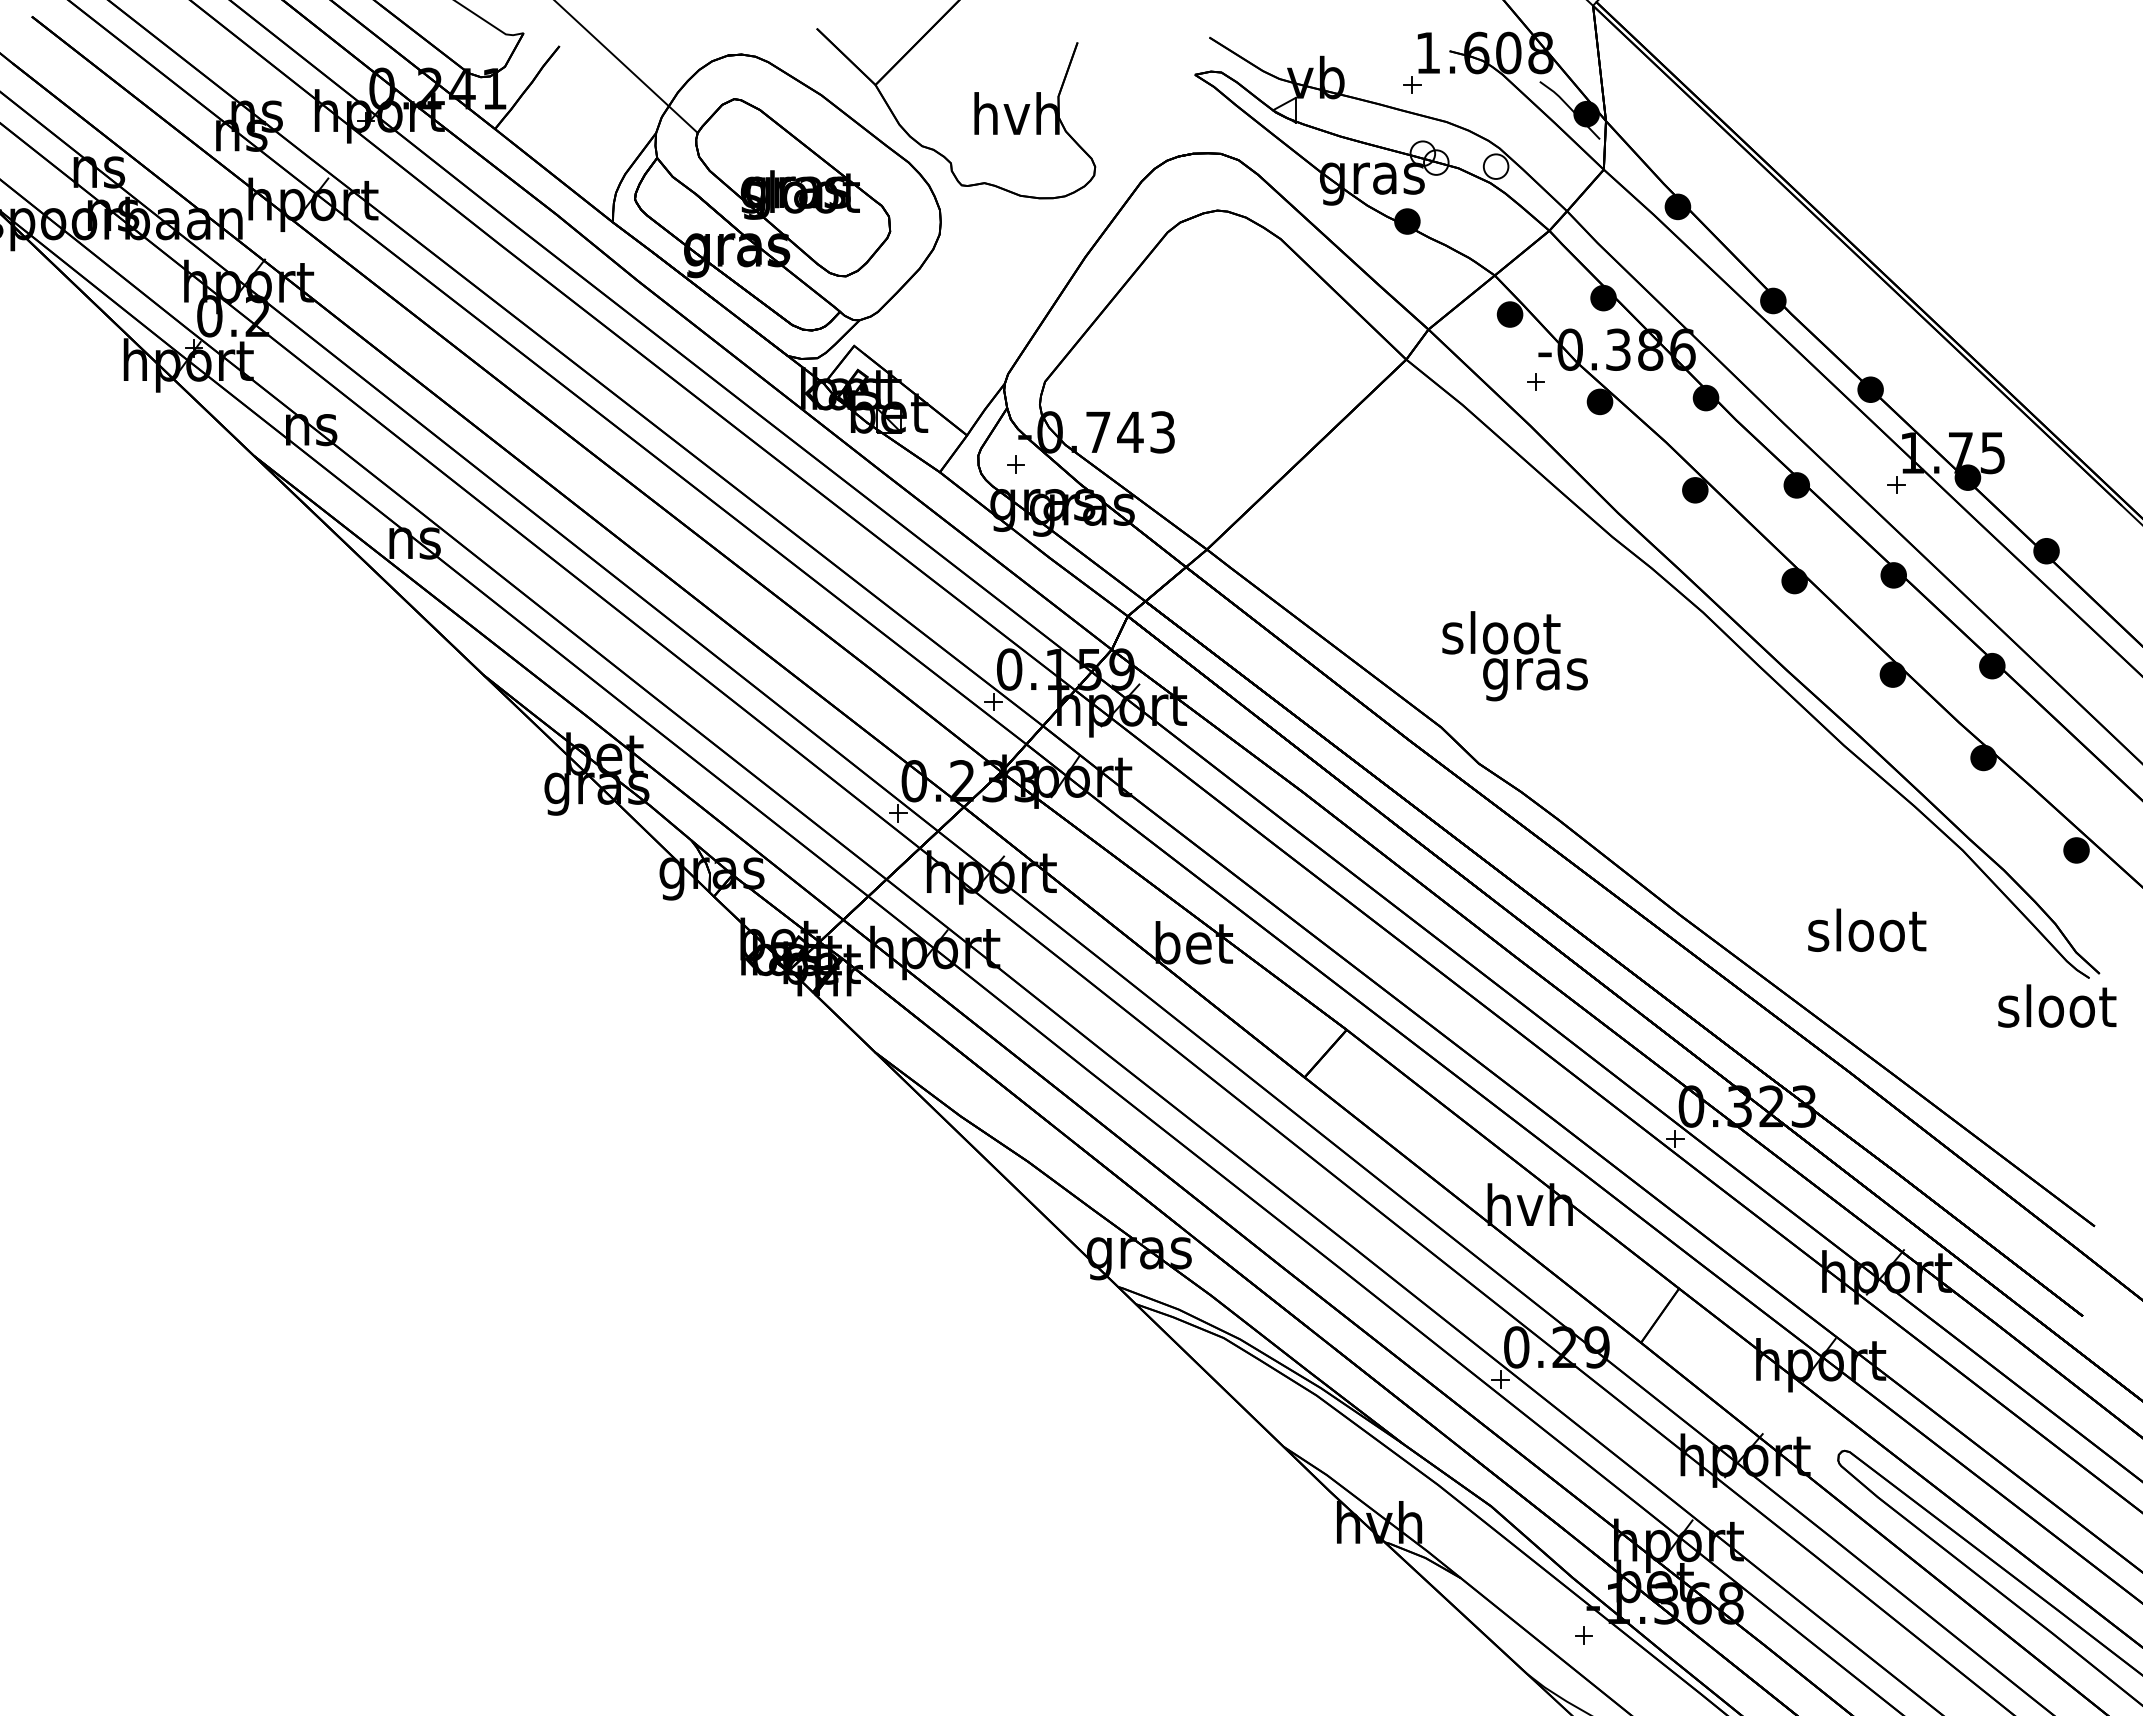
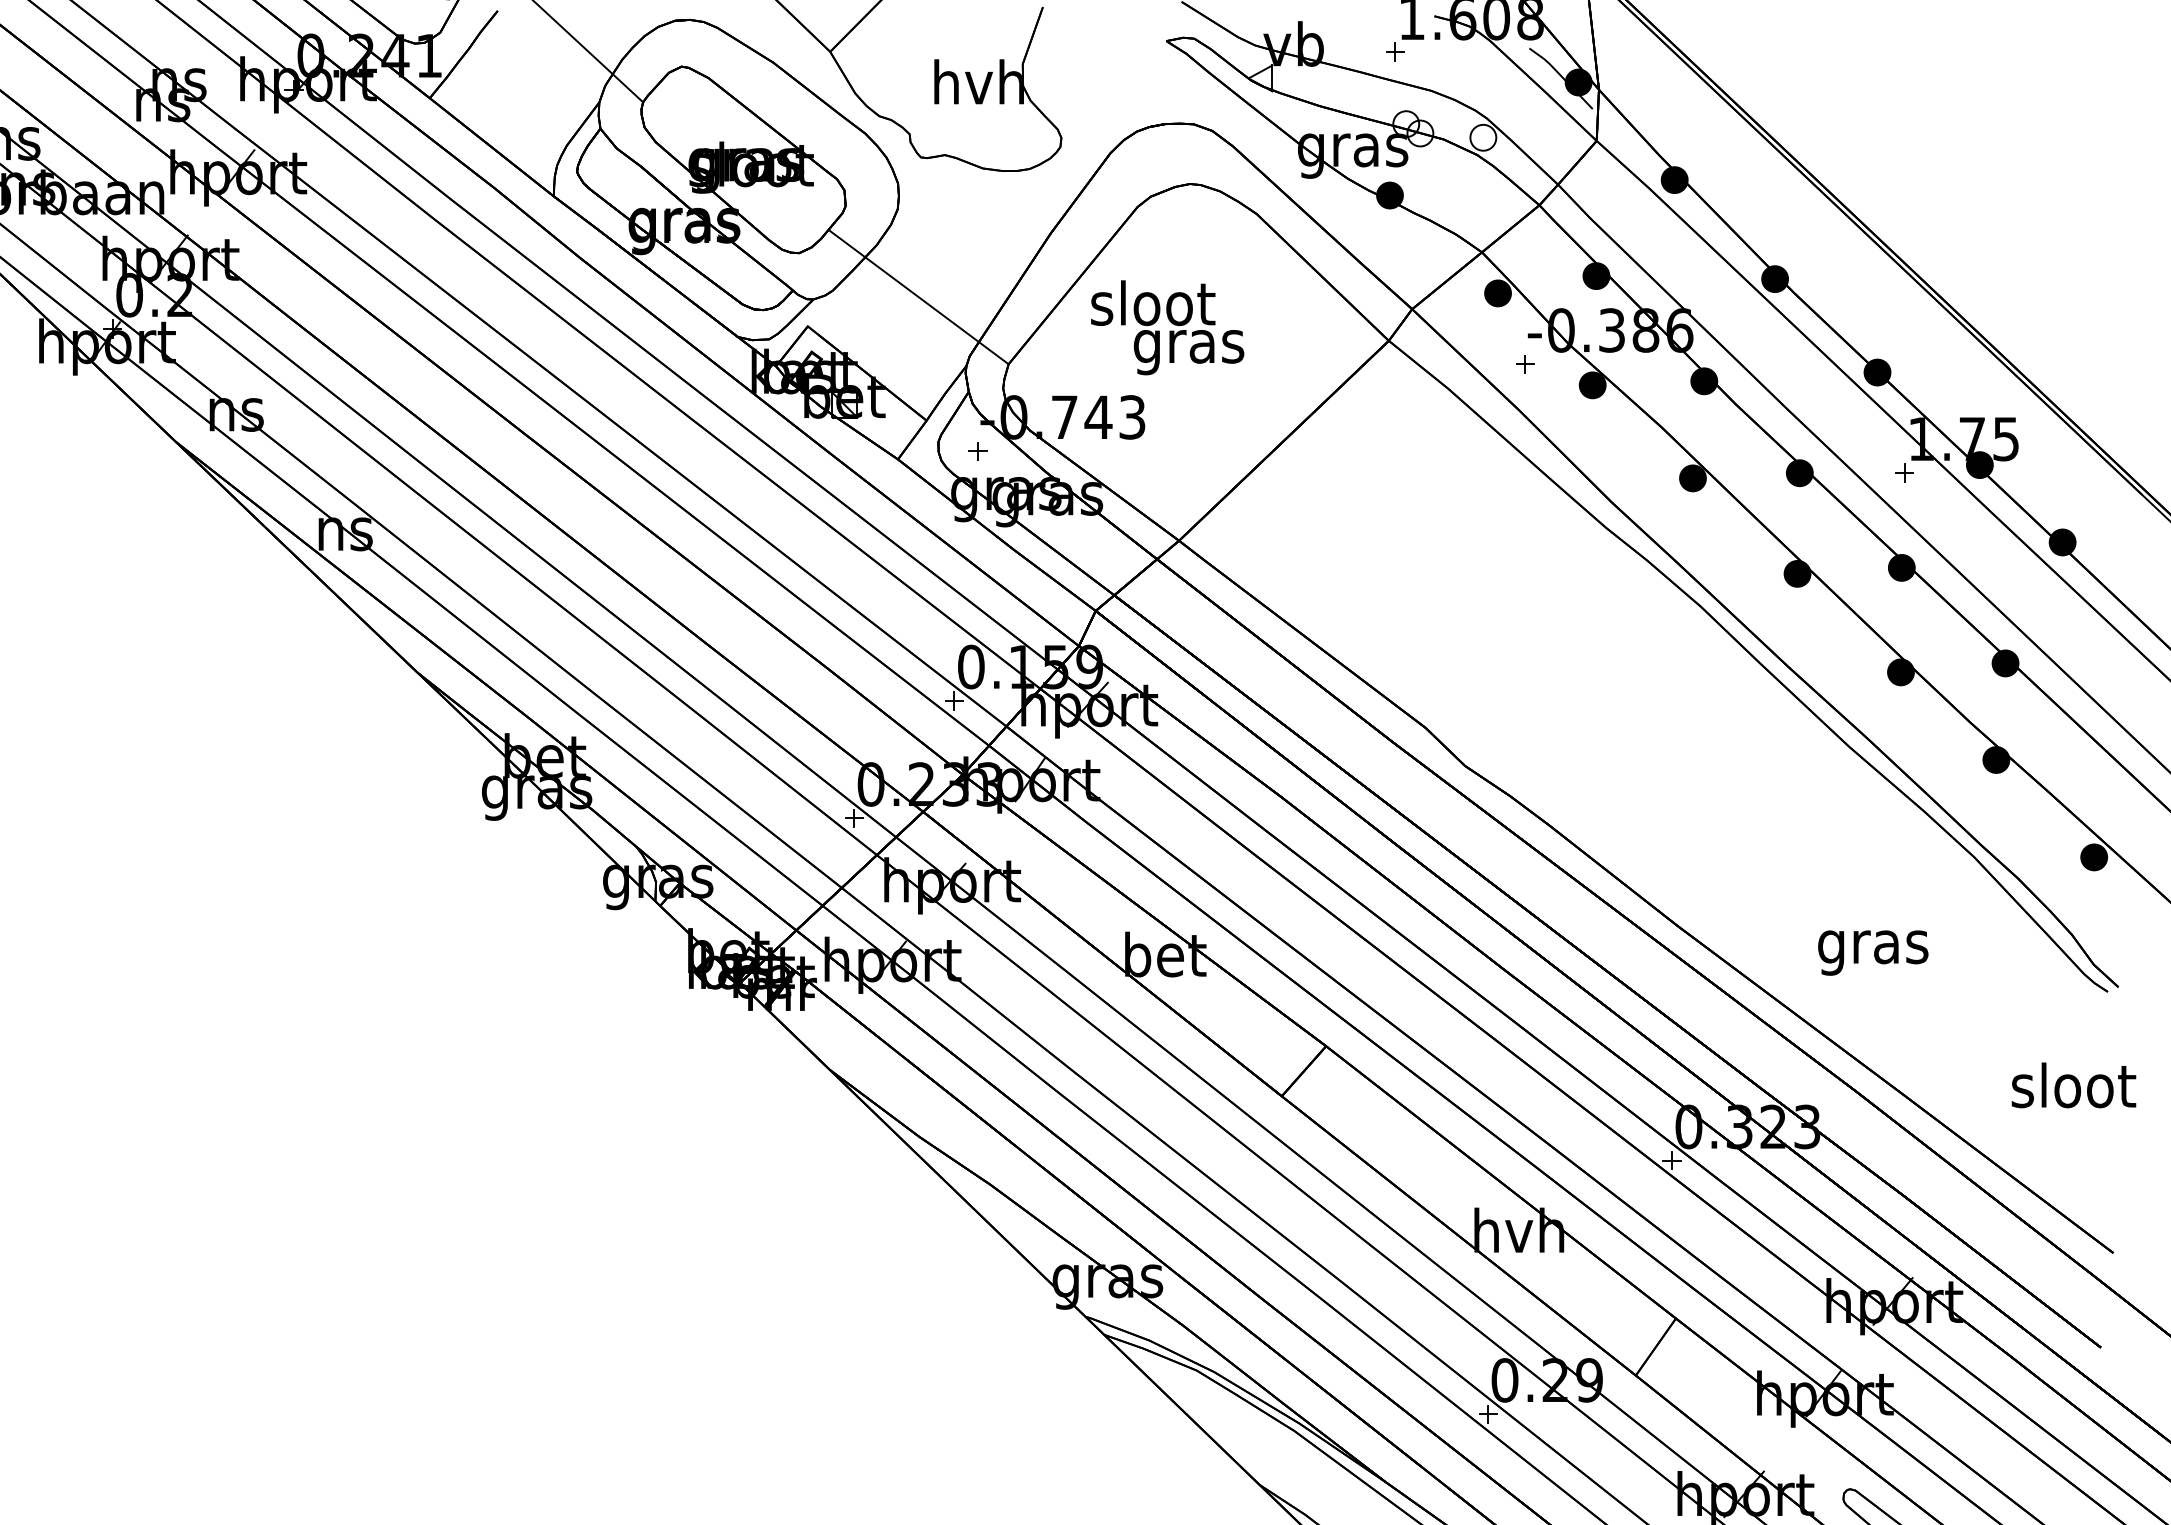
line: (959, 317) -> (918, 296), added
text: (1514, 656) -> (1166, 328), moved
text: (1867, 935) -> (1874, 946), sloot -> gras
text: (2057, 1005) -> (2074, 1084), moved

